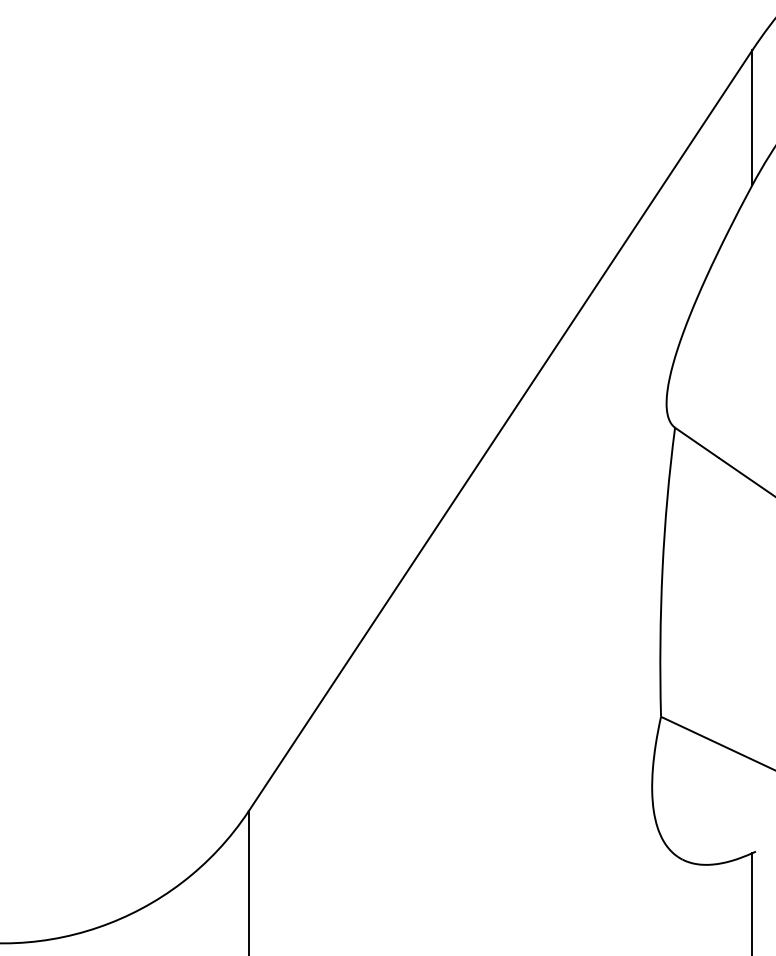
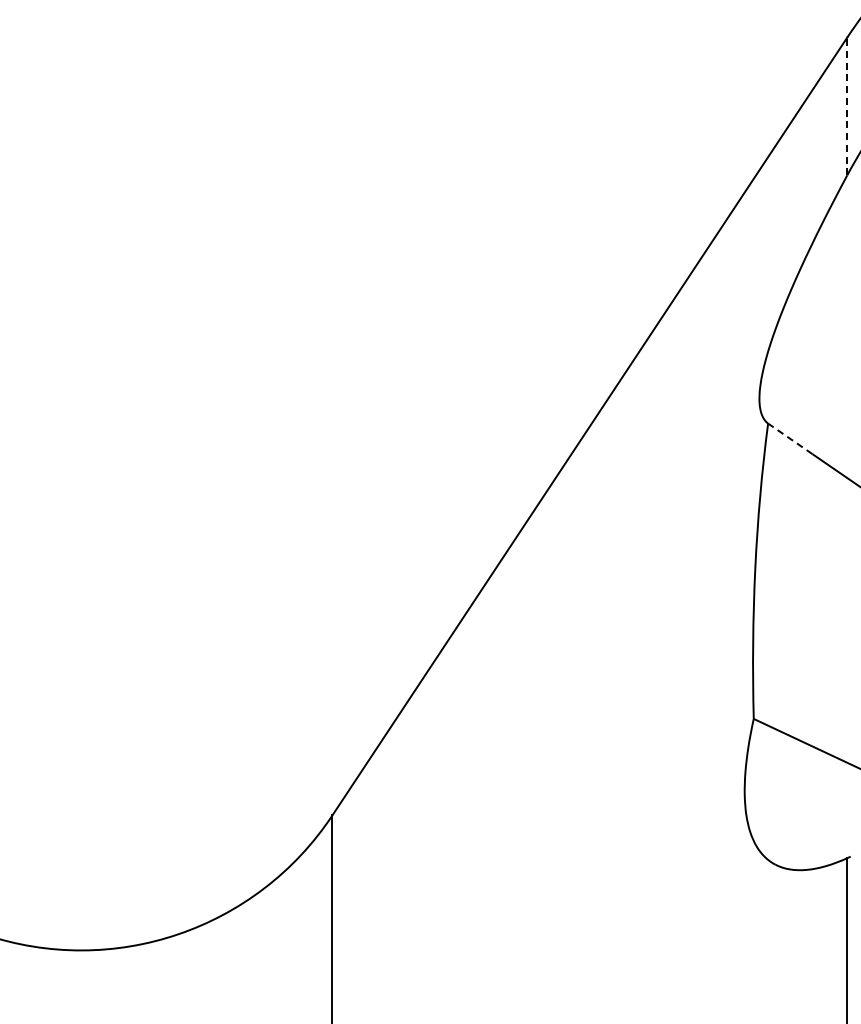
line: (752, 117) -> (847, 106), solid -> dashed
line: (696, 442) -> (790, 438), solid -> dashed

